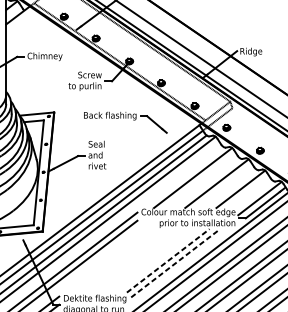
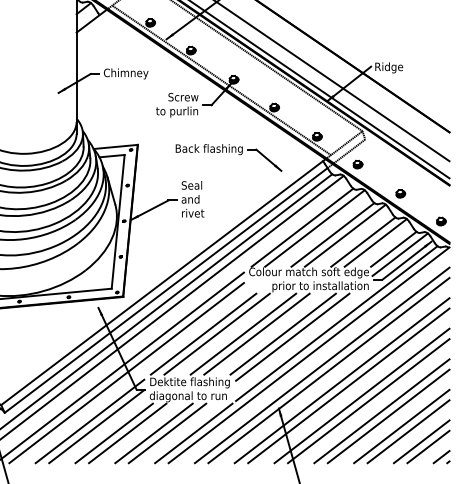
line: (183, 177) -> (302, 227), added
line: (206, 182) -> (332, 234), added
line: (231, 188) -> (363, 241), added
line: (254, 193) -> (393, 248), added
line: (105, 260) -> (203, 333), added
line: (115, 260) -> (216, 333), added
line: (137, 260) -> (243, 333), added
line: (147, 260) -> (256, 333), added
line: (168, 260) -> (283, 333), dashed -> solid
line: (176, 262) -> (293, 336), dashed -> solid

